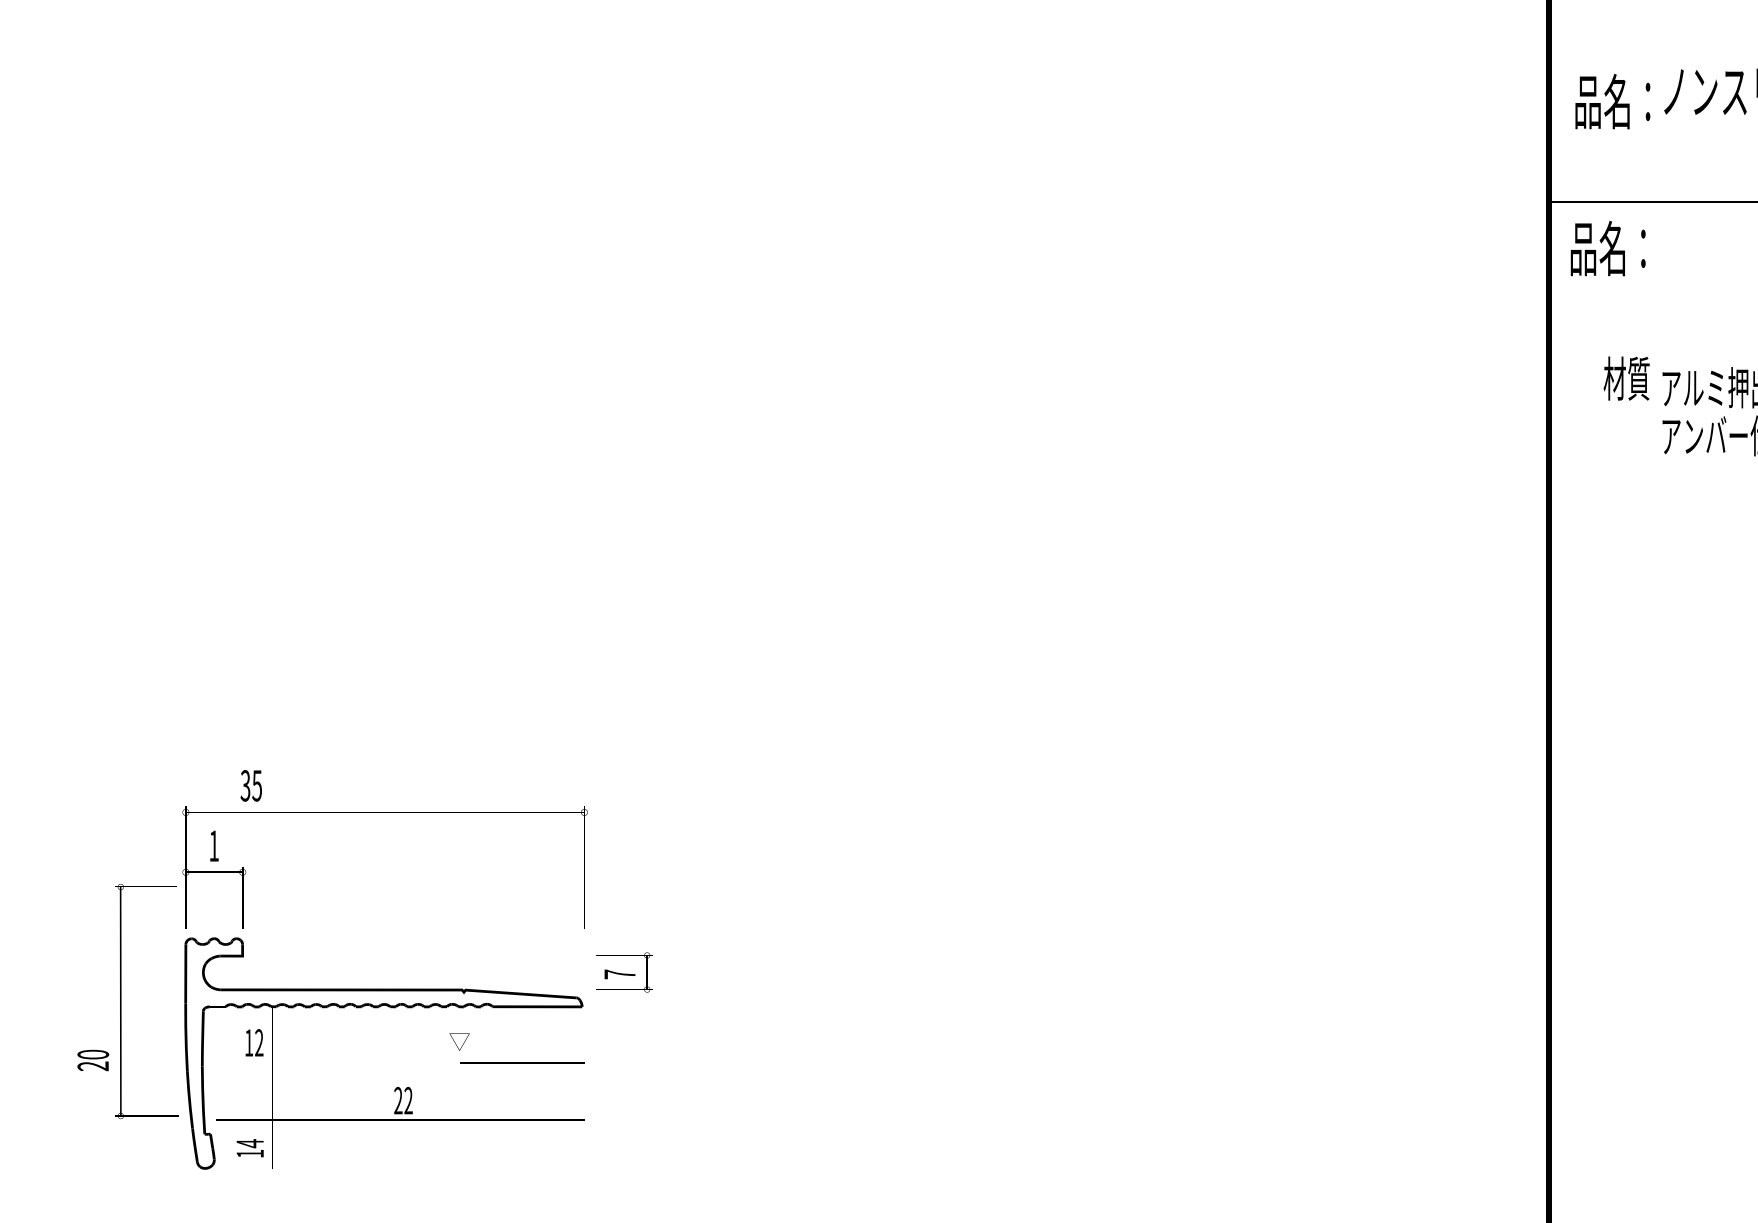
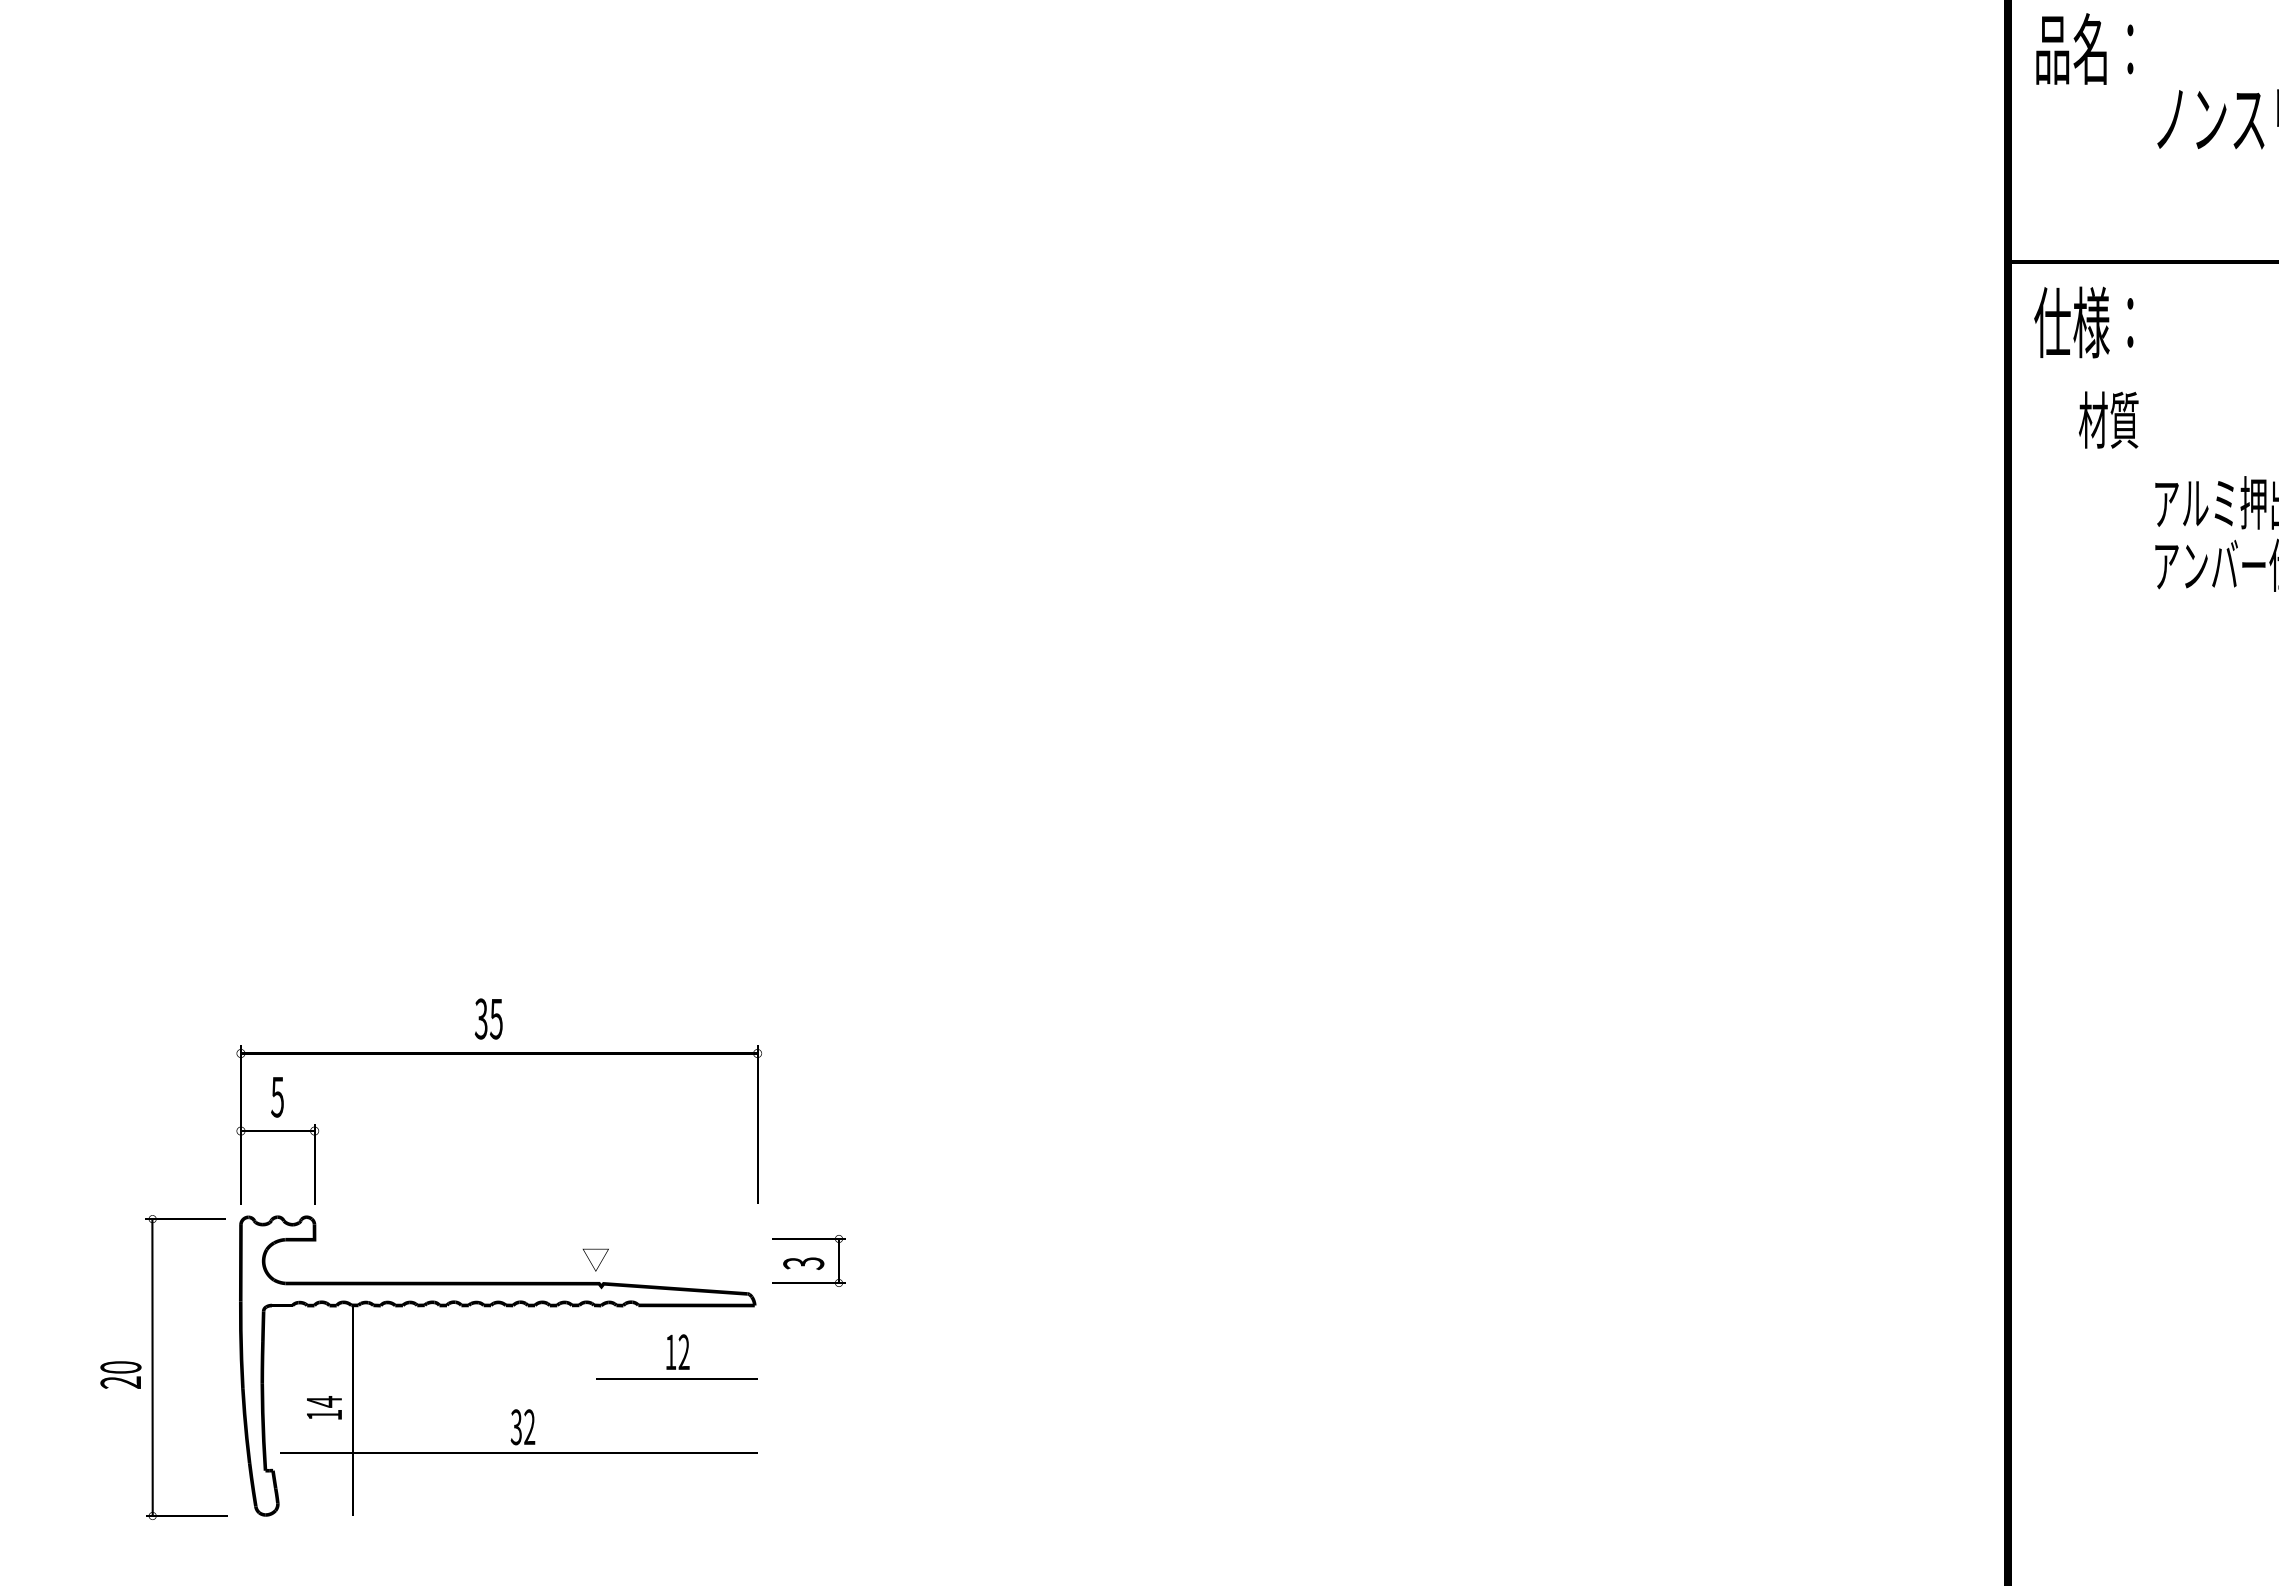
text: (1612, 101) -> (2084, 48), moved
text: (1597, 248) -> (2071, 322), 品名： -> 仕様：
text: (1626, 378) -> (2108, 419), moved
text: (251, 785) -> (488, 1018), moved
text: (214, 846) -> (277, 1097), 1 -> 5
text: (619, 974) -> (803, 1263), 7 -> 3
part: (121, 1001) -> (153, 1367), moved
part: (459, 1041) -> (595, 1259), moved
text: (254, 1042) -> (677, 1351), moved
text: (397, 1100) -> (515, 1427), 22 -> 32
text: (250, 1148) -> (324, 1407), moved

